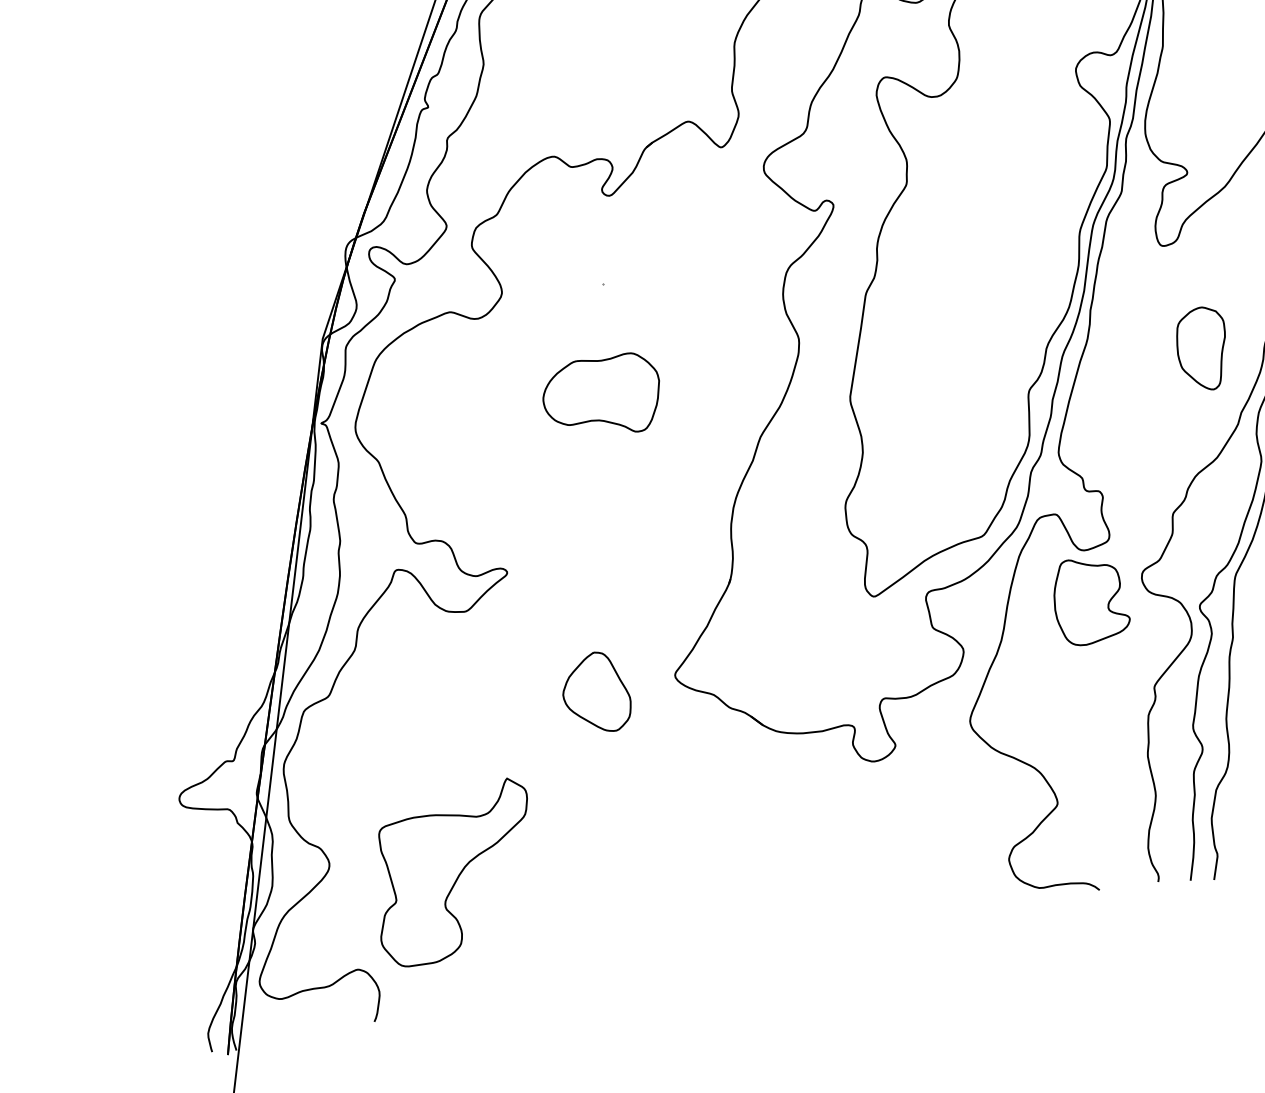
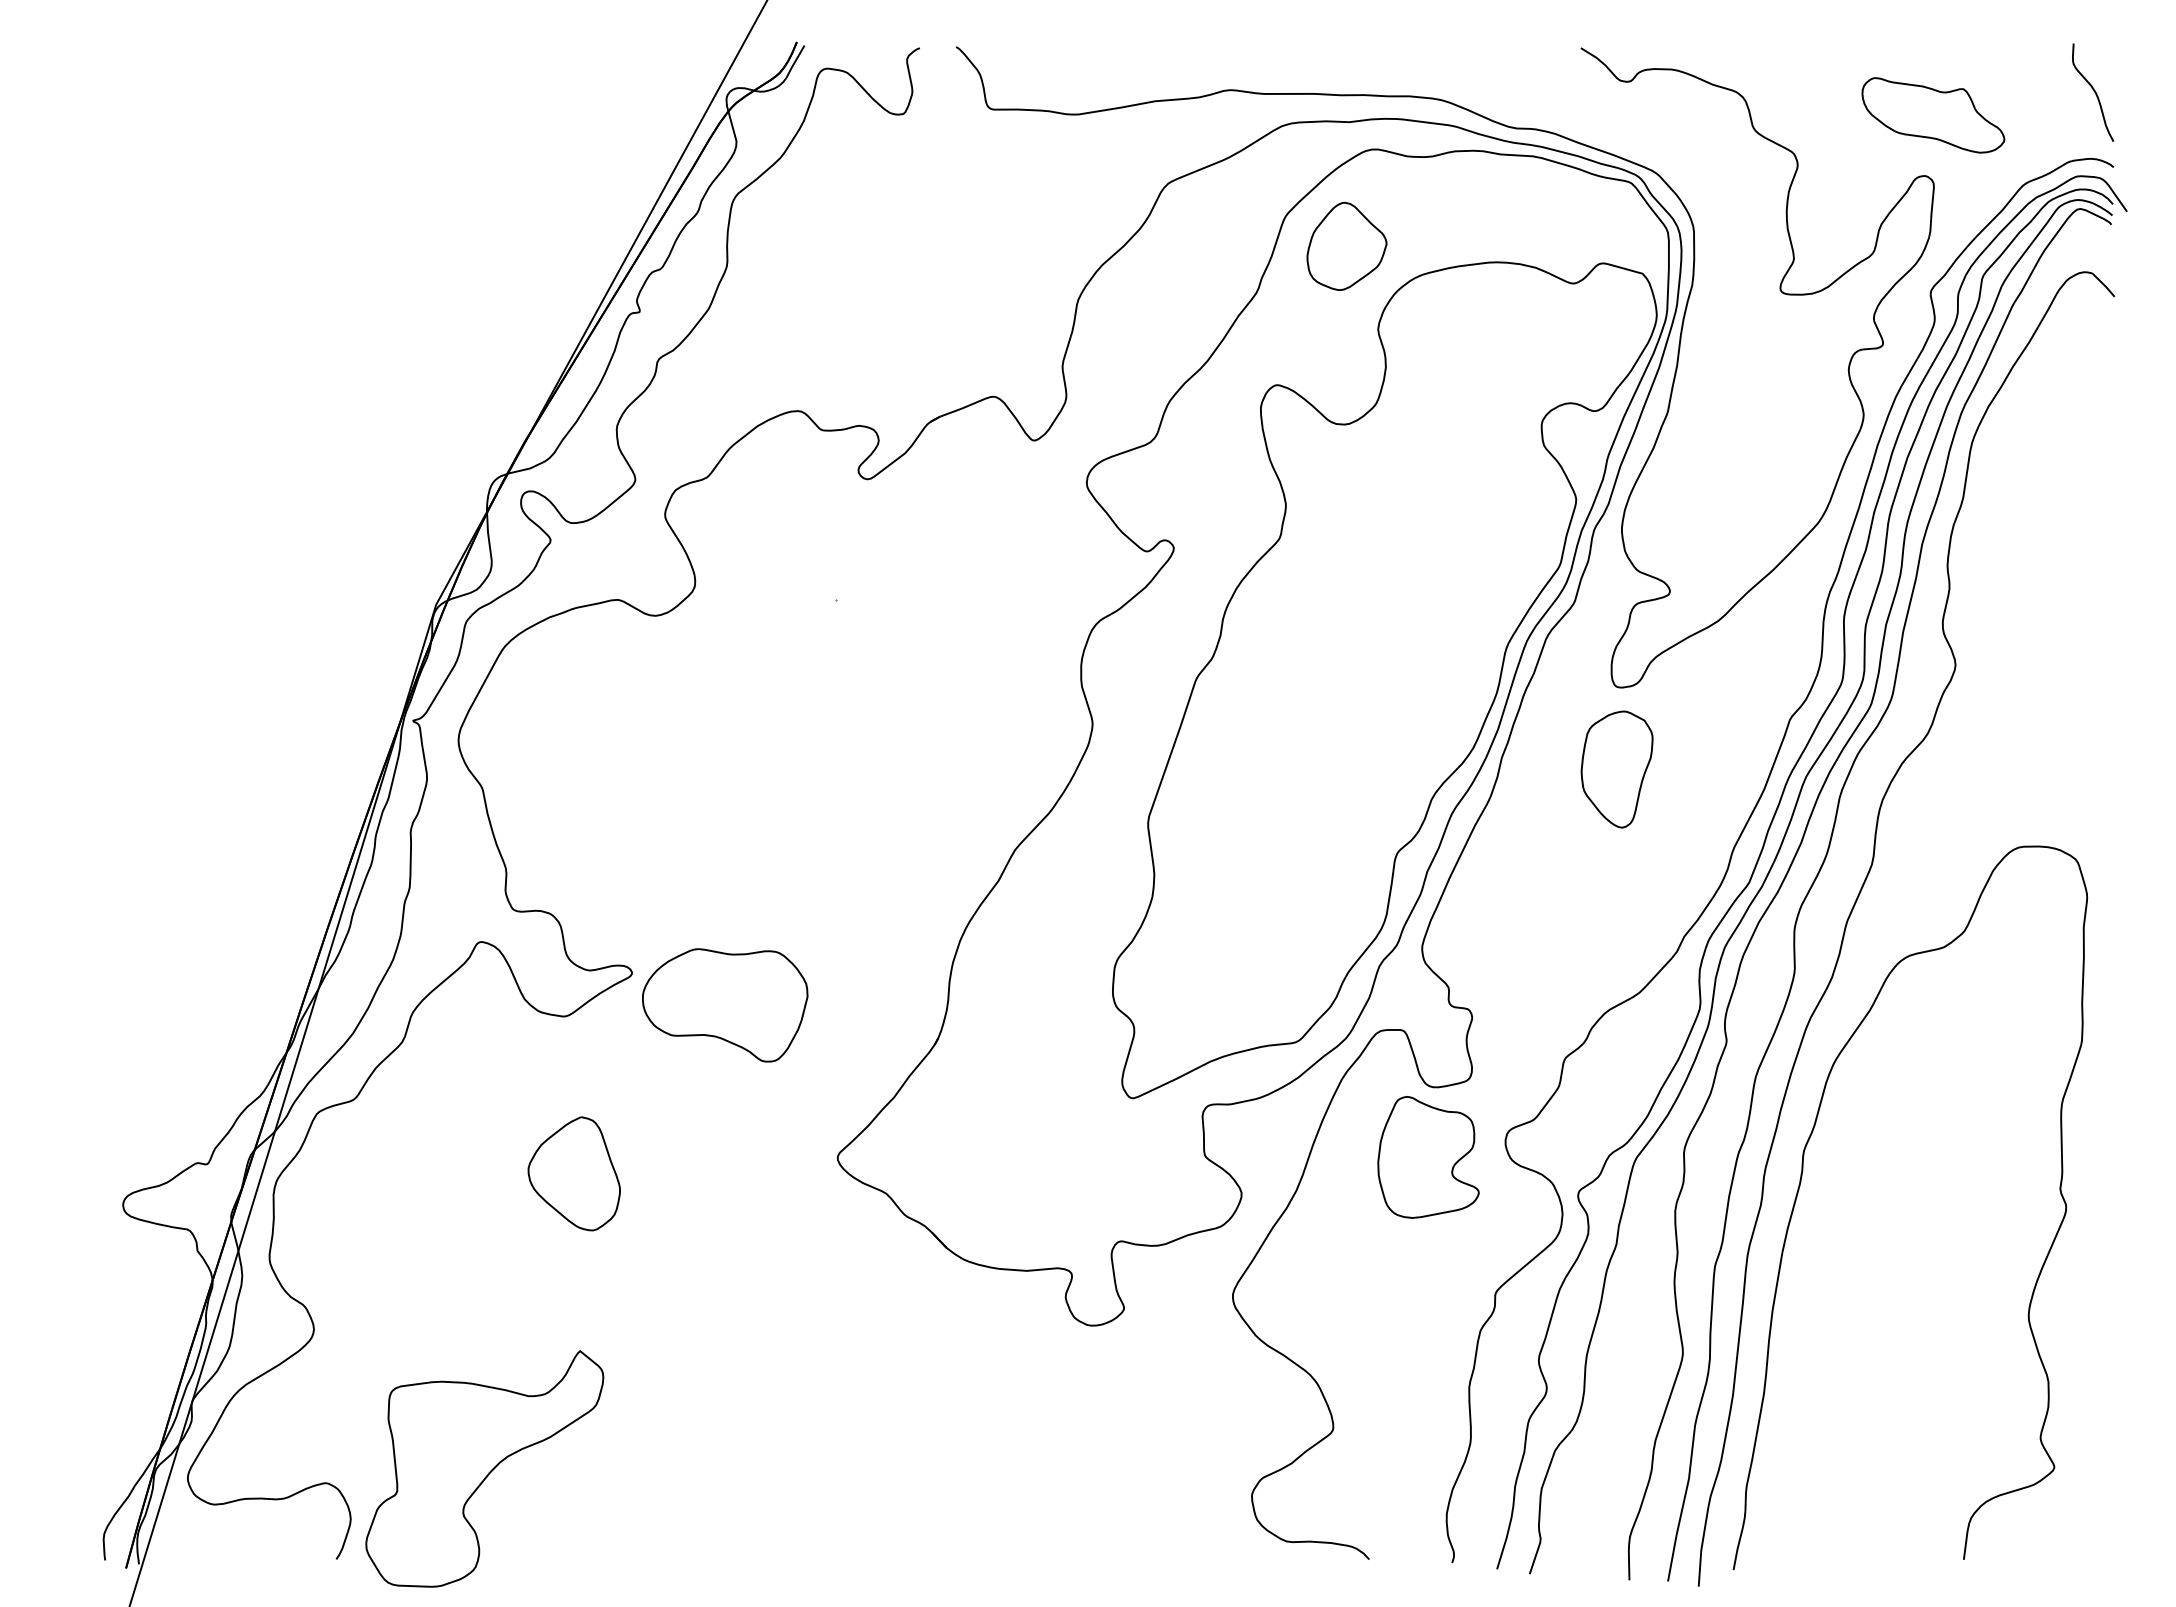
part: (1202, 349) -> (1616, 769), moved
part: (602, 397) -> (725, 1005), moved
part: (595, 693) -> (573, 1173), moved
part: (454, 873) -> (484, 1468), moved

